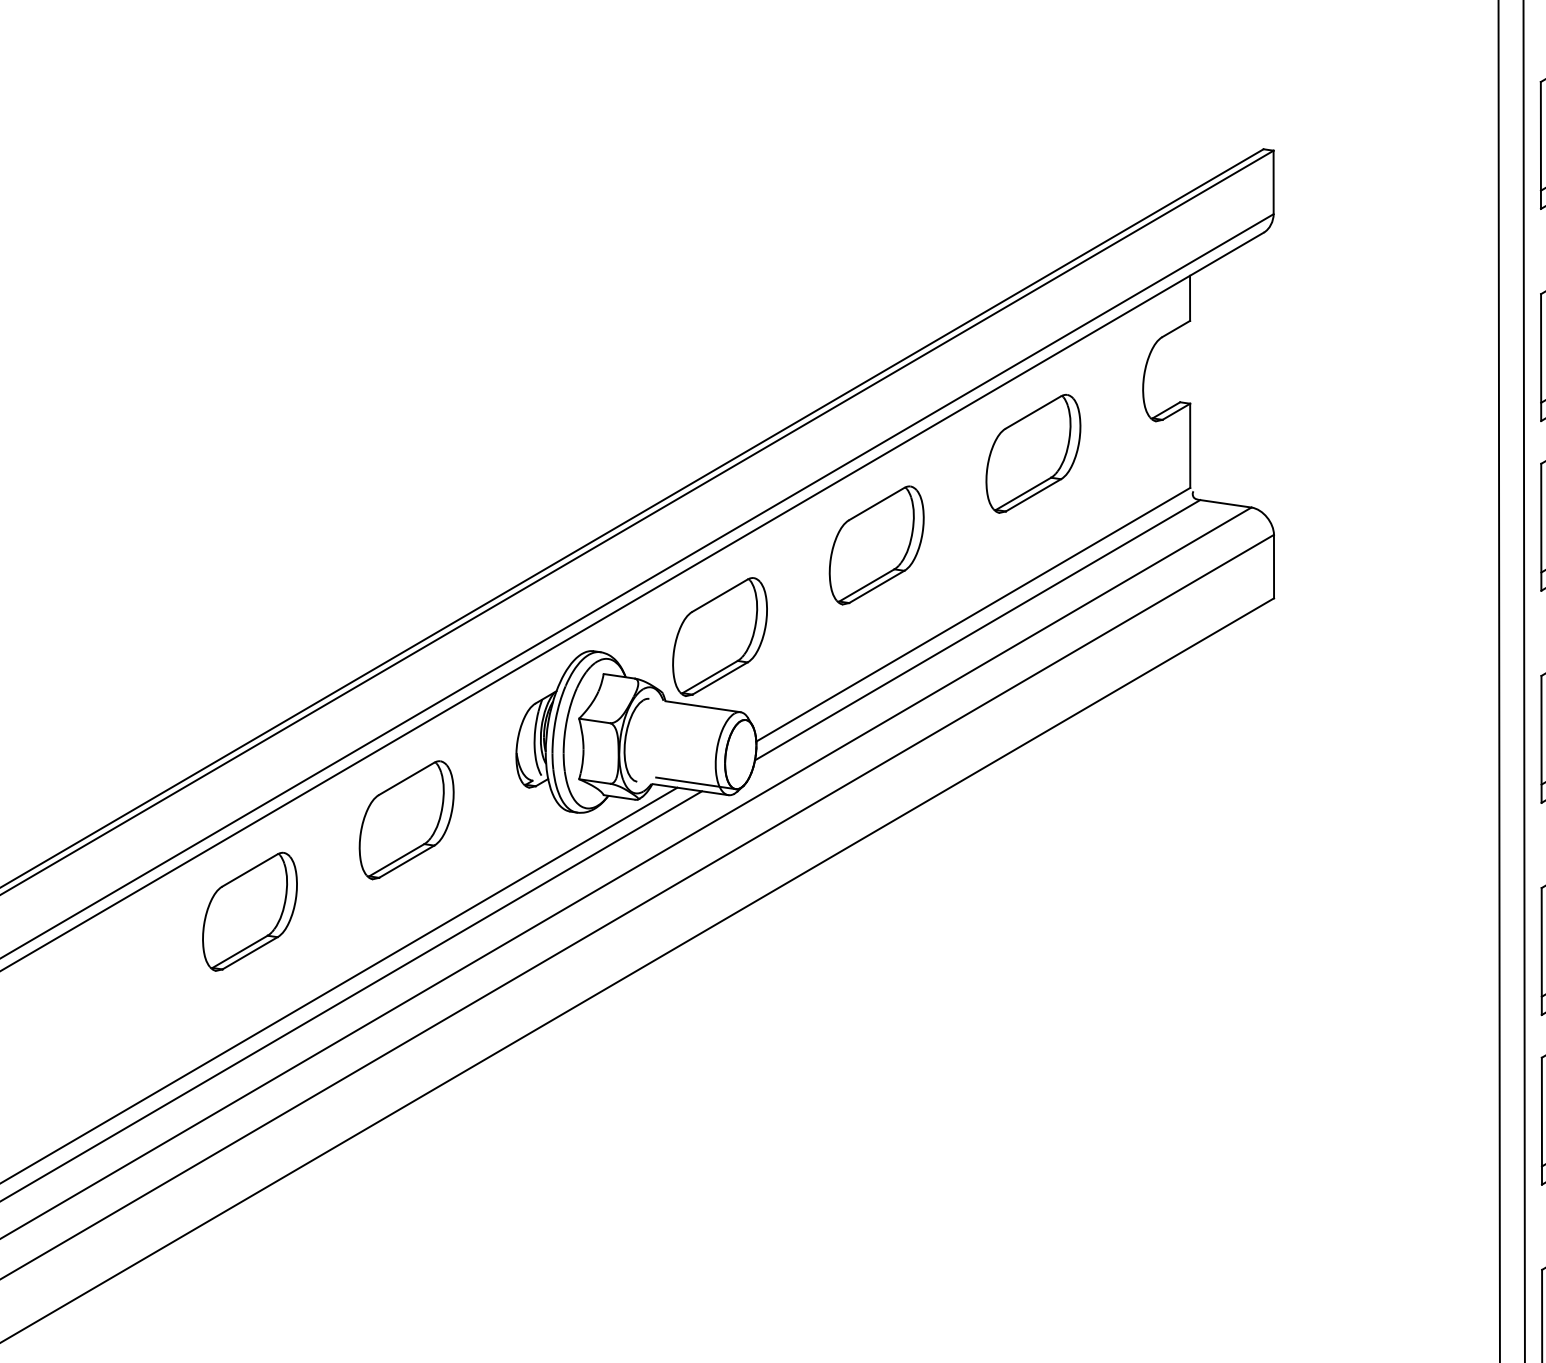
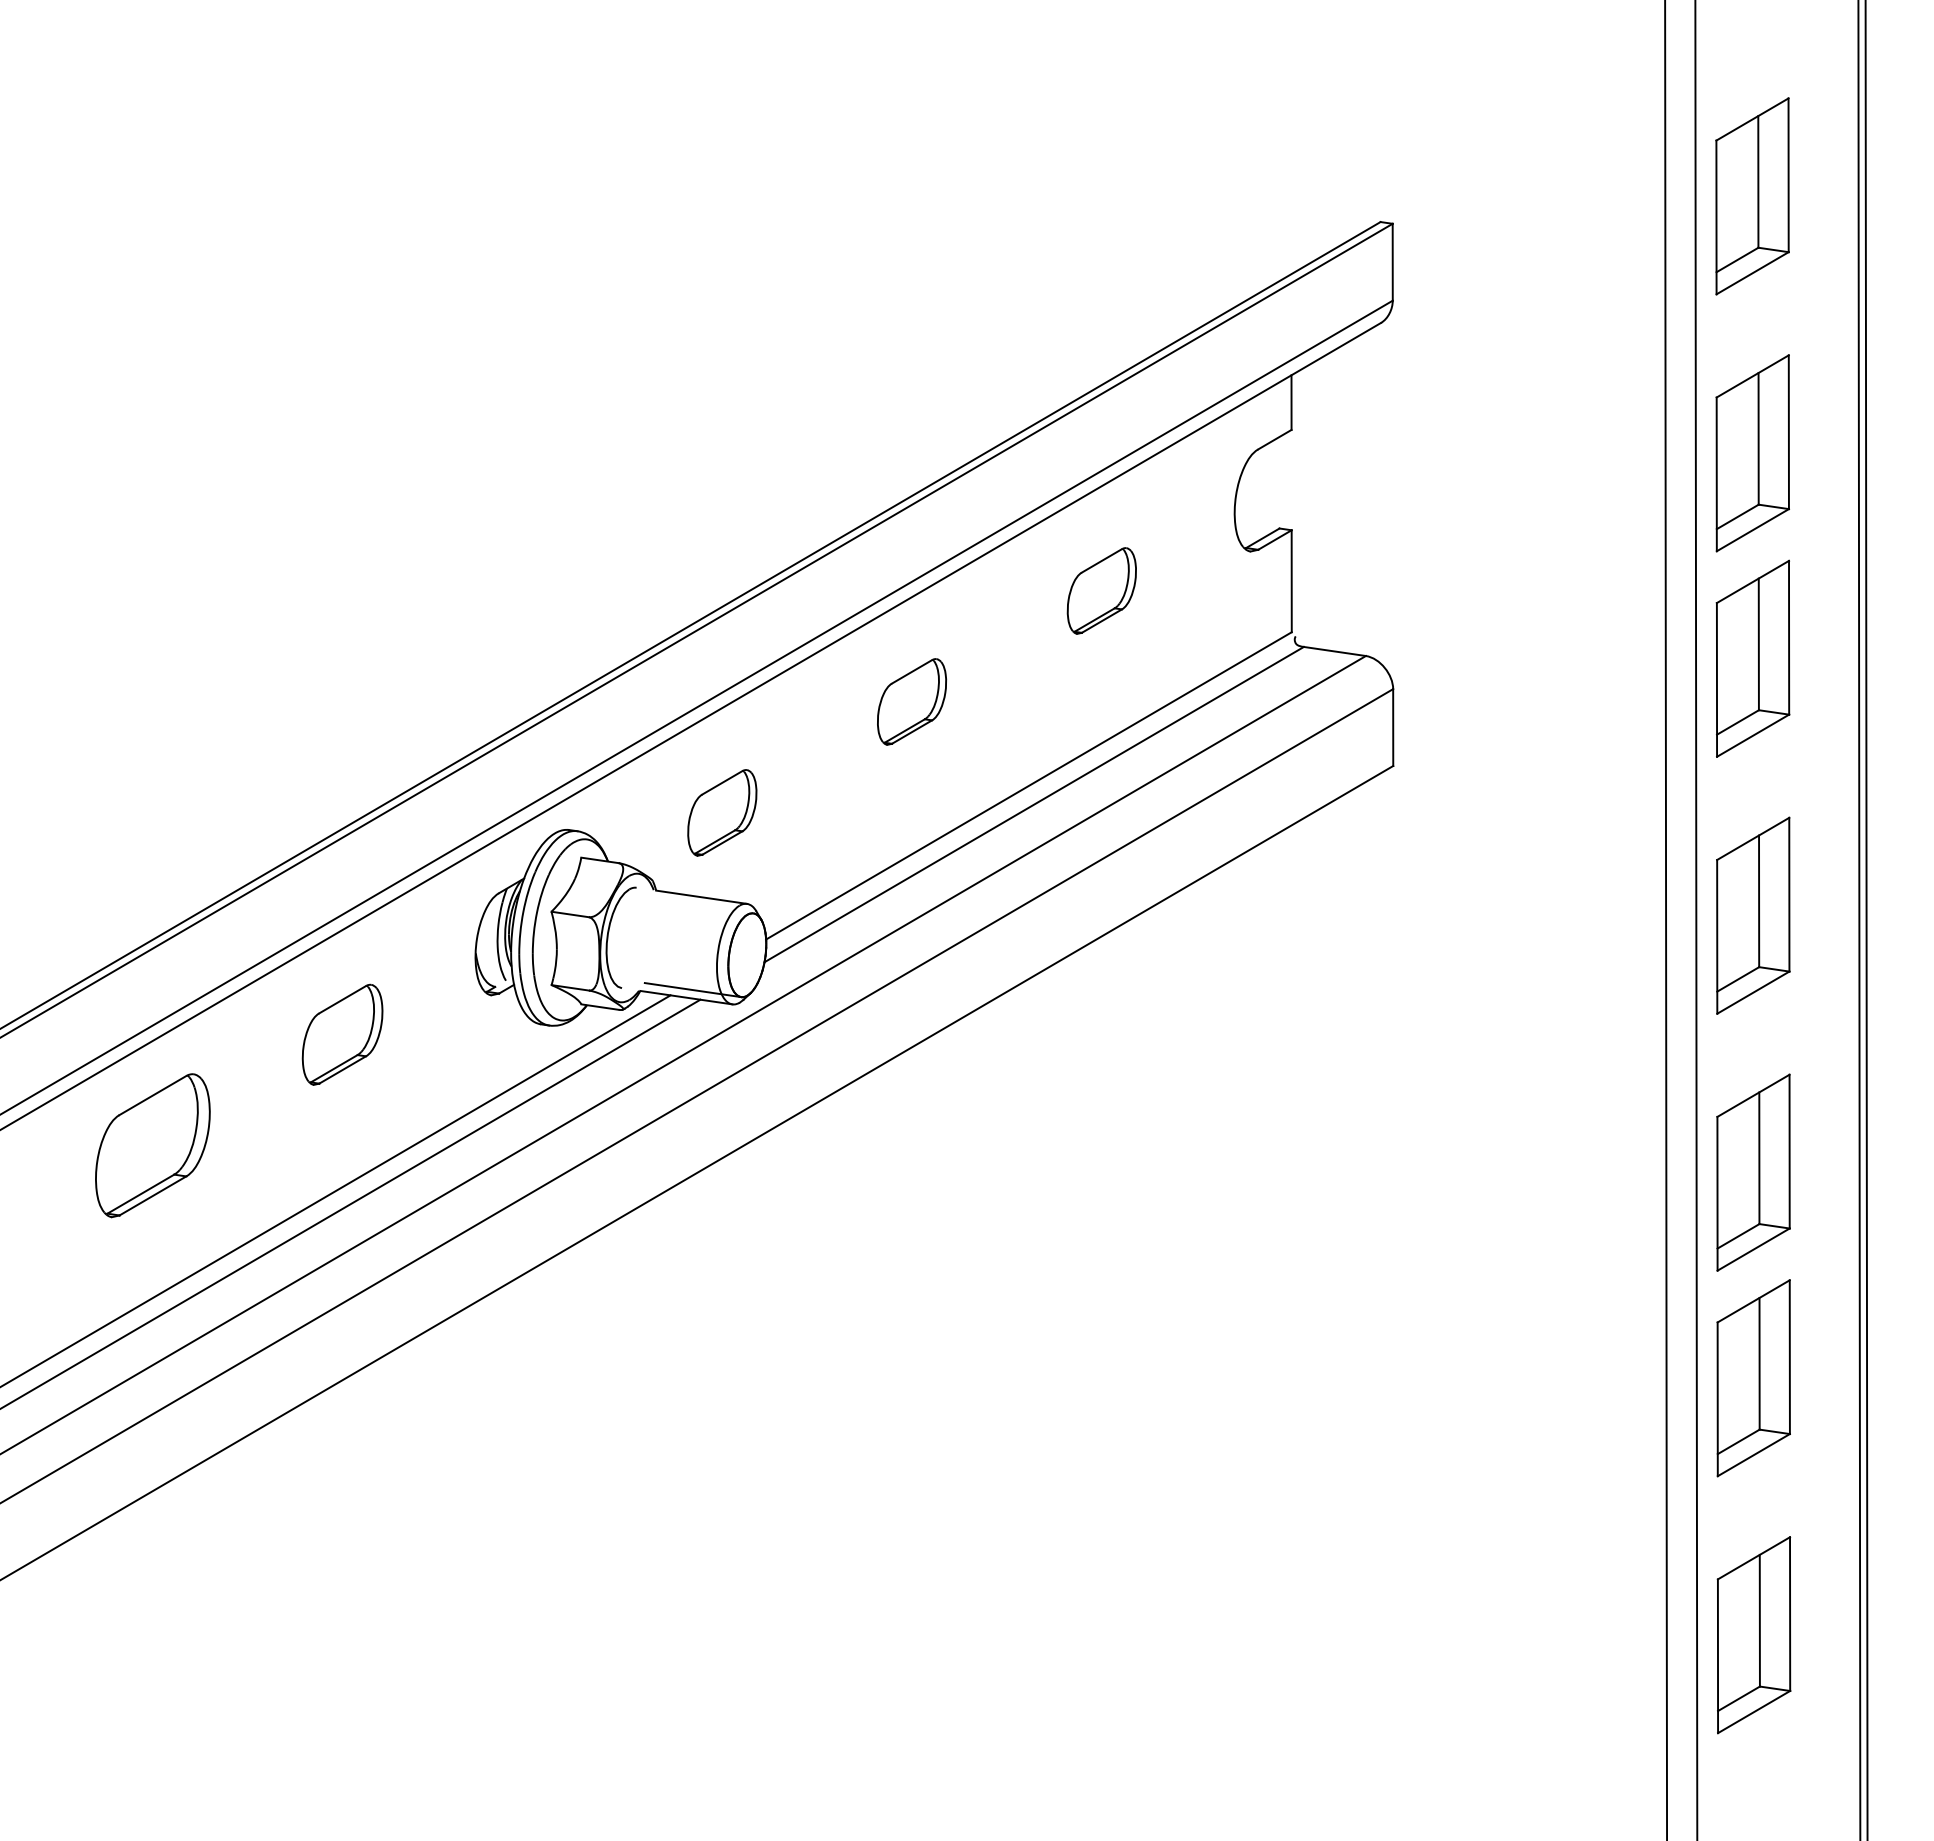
part: (1033, 453) -> (1101, 590), size x0.6
part: (876, 545) -> (911, 701), size x0.6
part: (720, 636) -> (722, 812), size x0.6
part: (406, 820) -> (342, 1034), size x0.7

